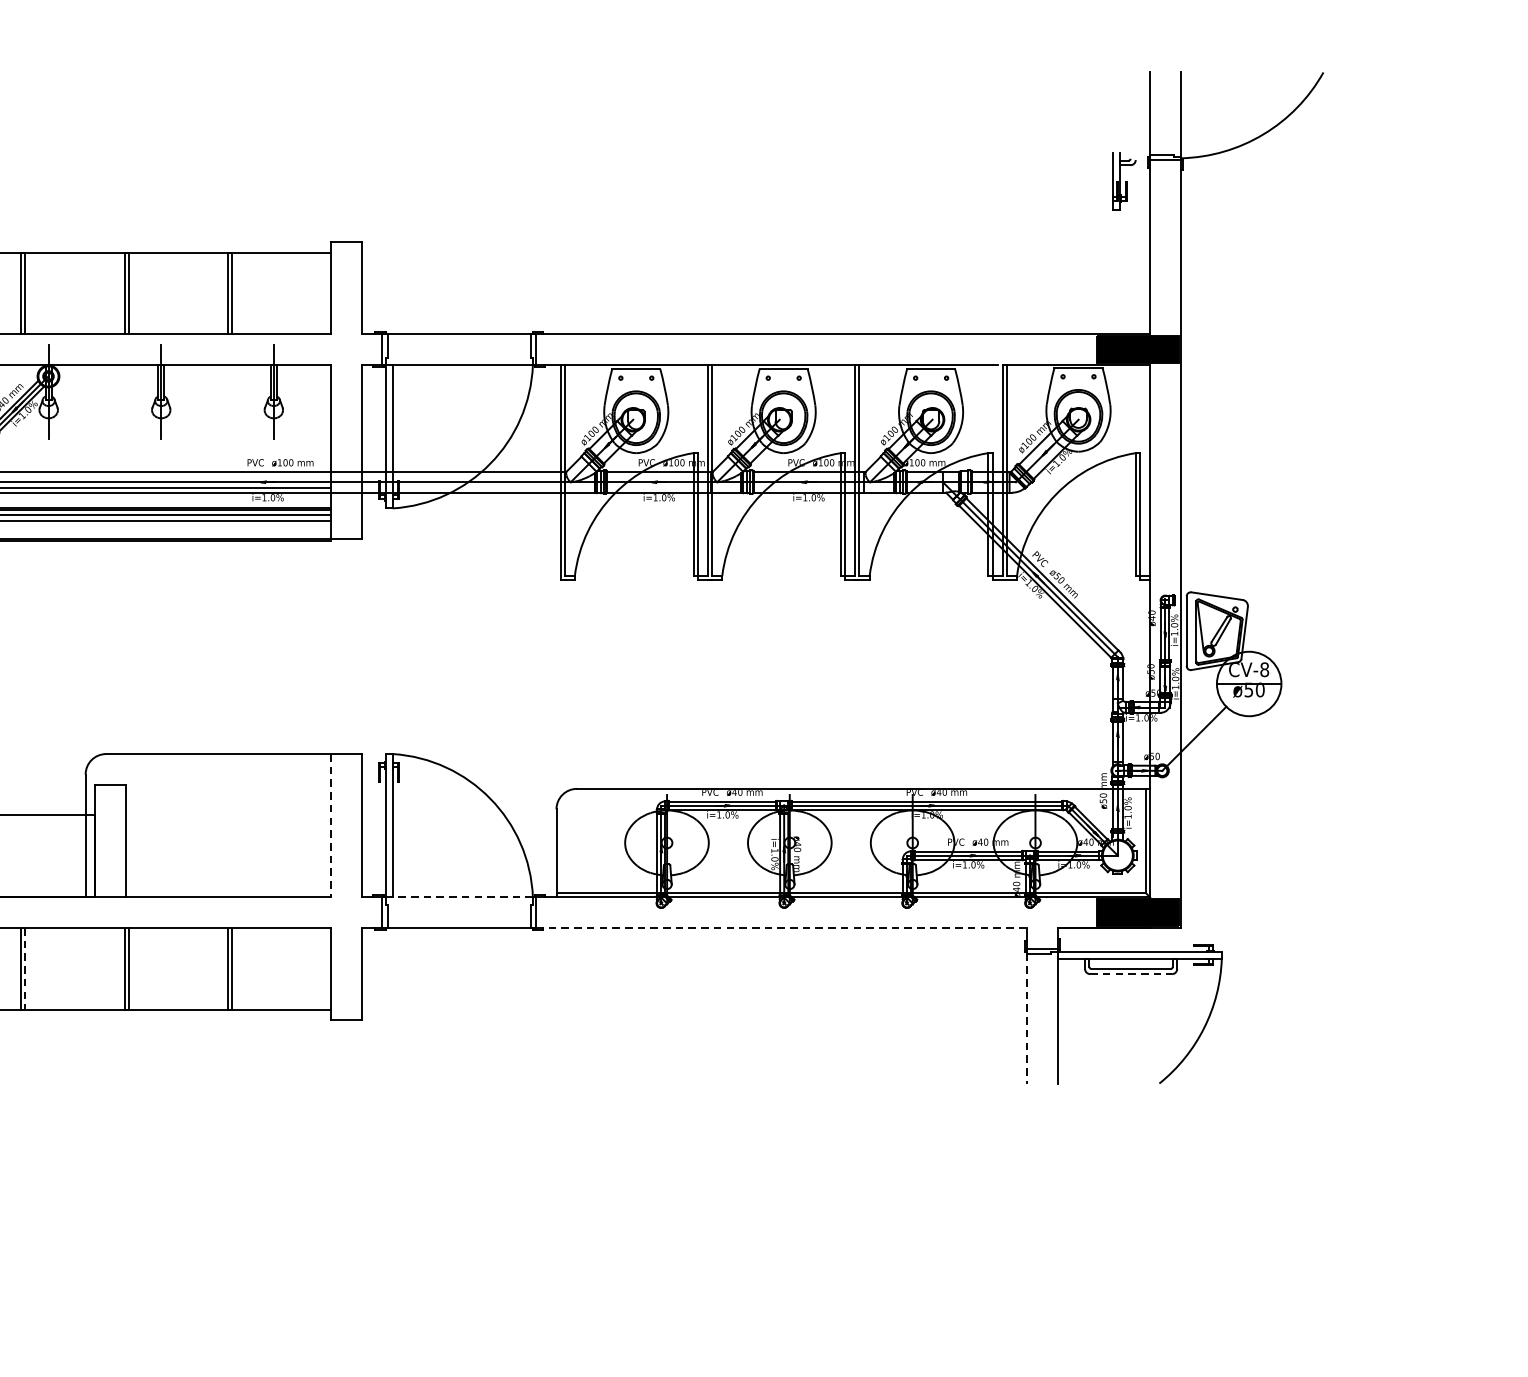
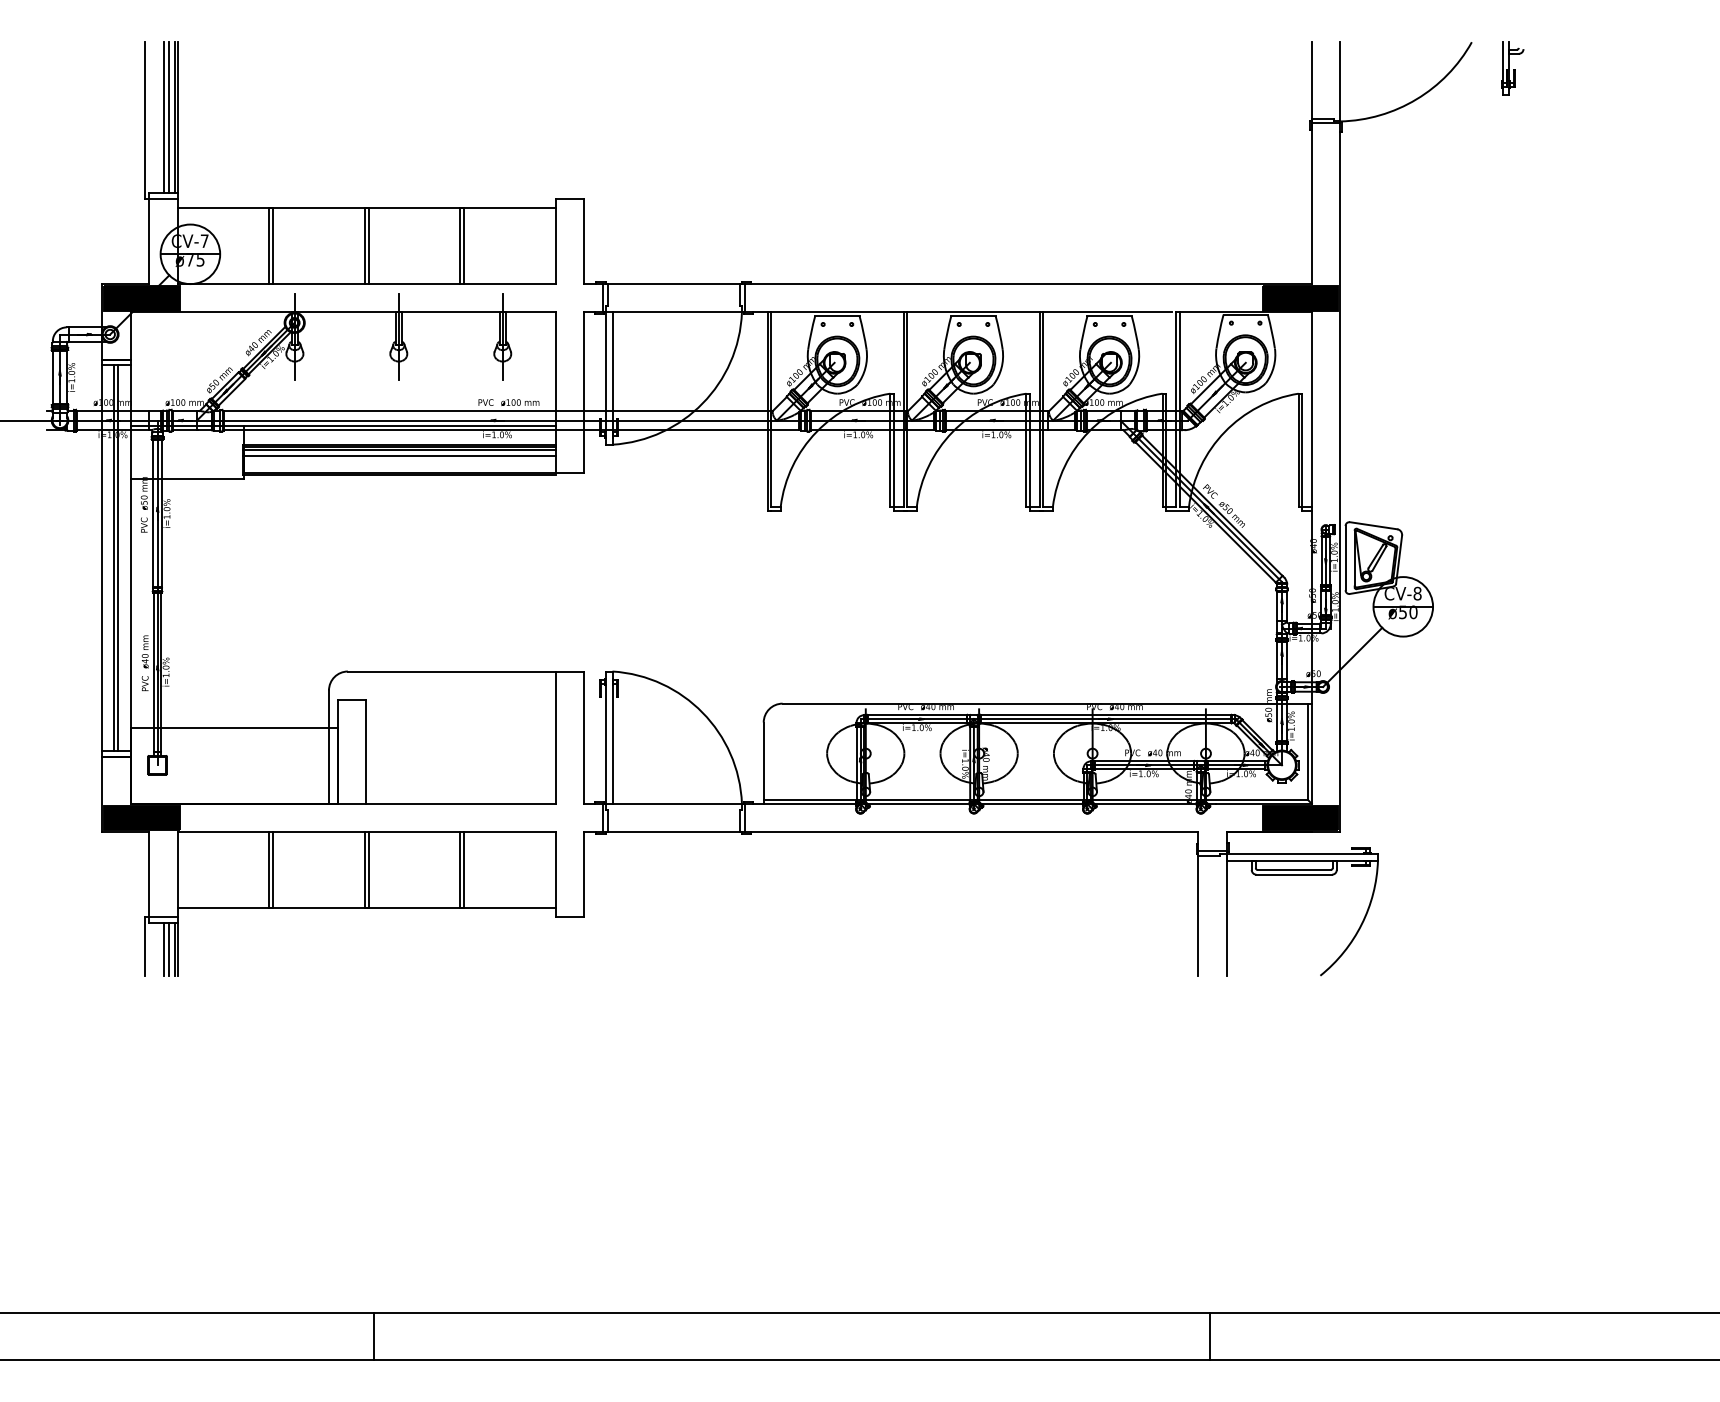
part: (1123, 181) -> (1512, 68), moved
line: (330, 826) -> (555, 738), dashed -> solid
line: (463, 897) -> (677, 803), dashed -> solid
line: (781, 928) -> (971, 832), dashed -> solid
line: (25, 968) -> (273, 869), dashed -> solid
line: (1131, 973) -> (1294, 874), dashed -> solid
line: (1027, 1018) -> (1198, 915), dashed -> solid

